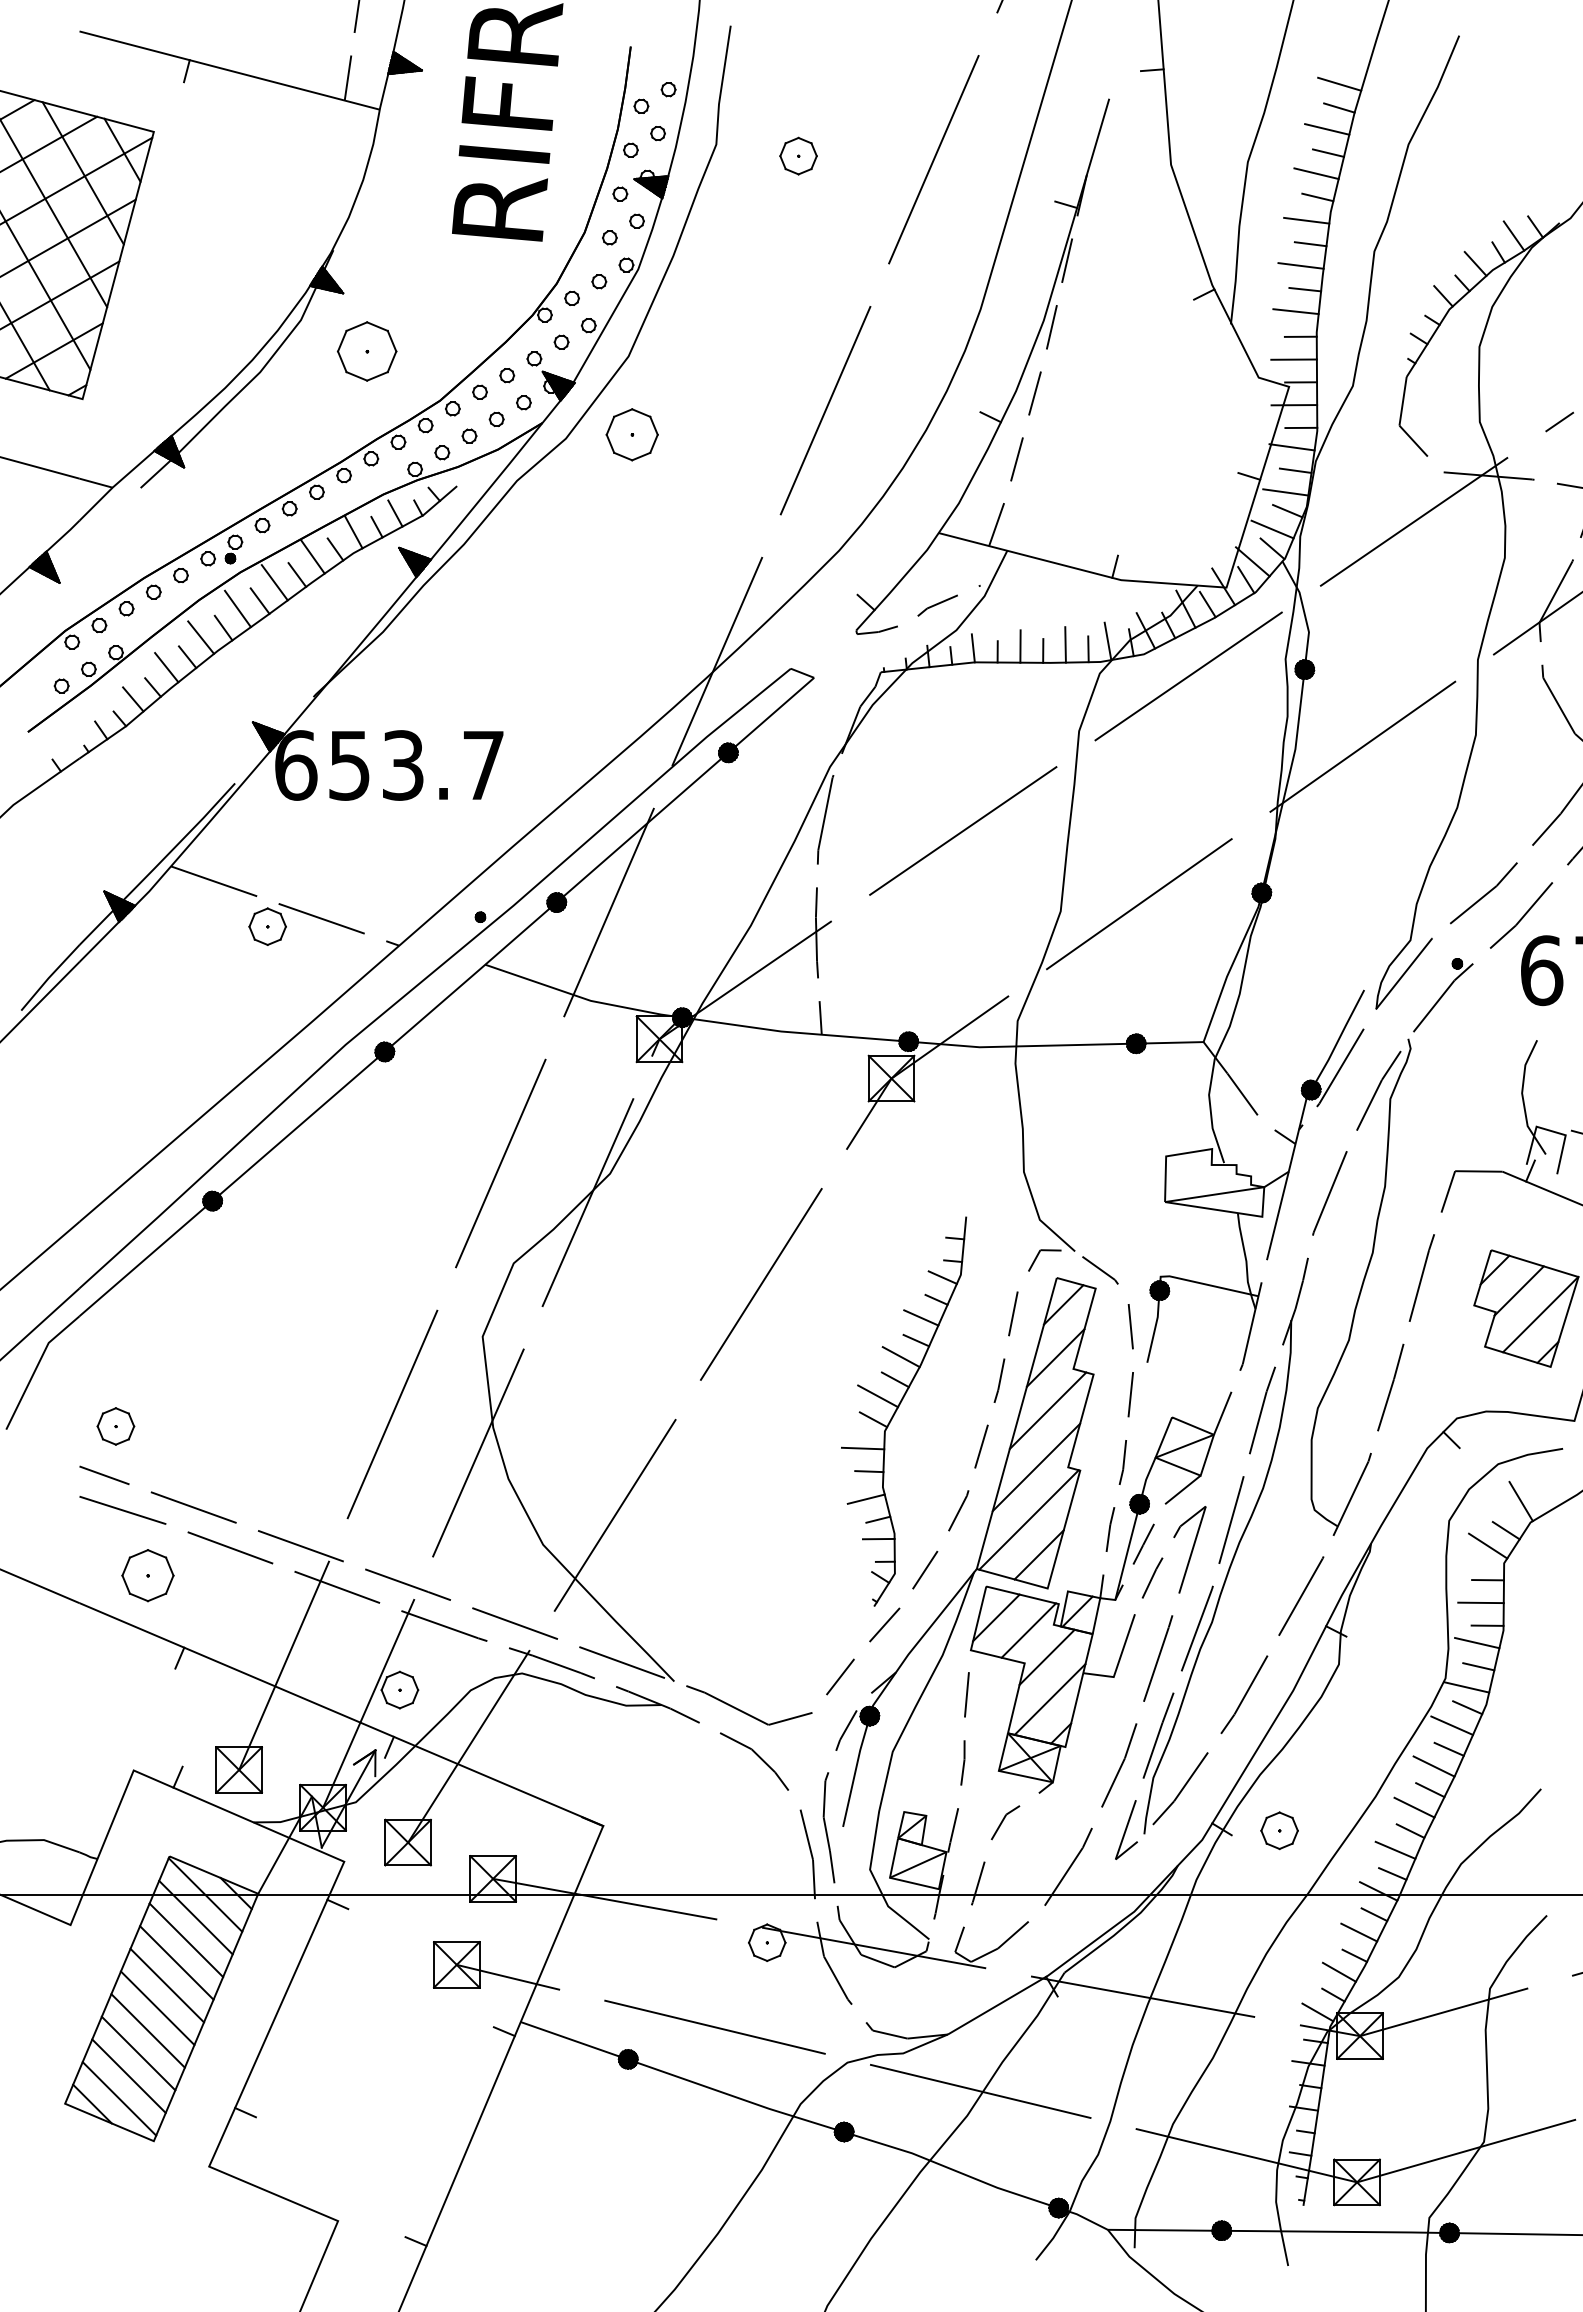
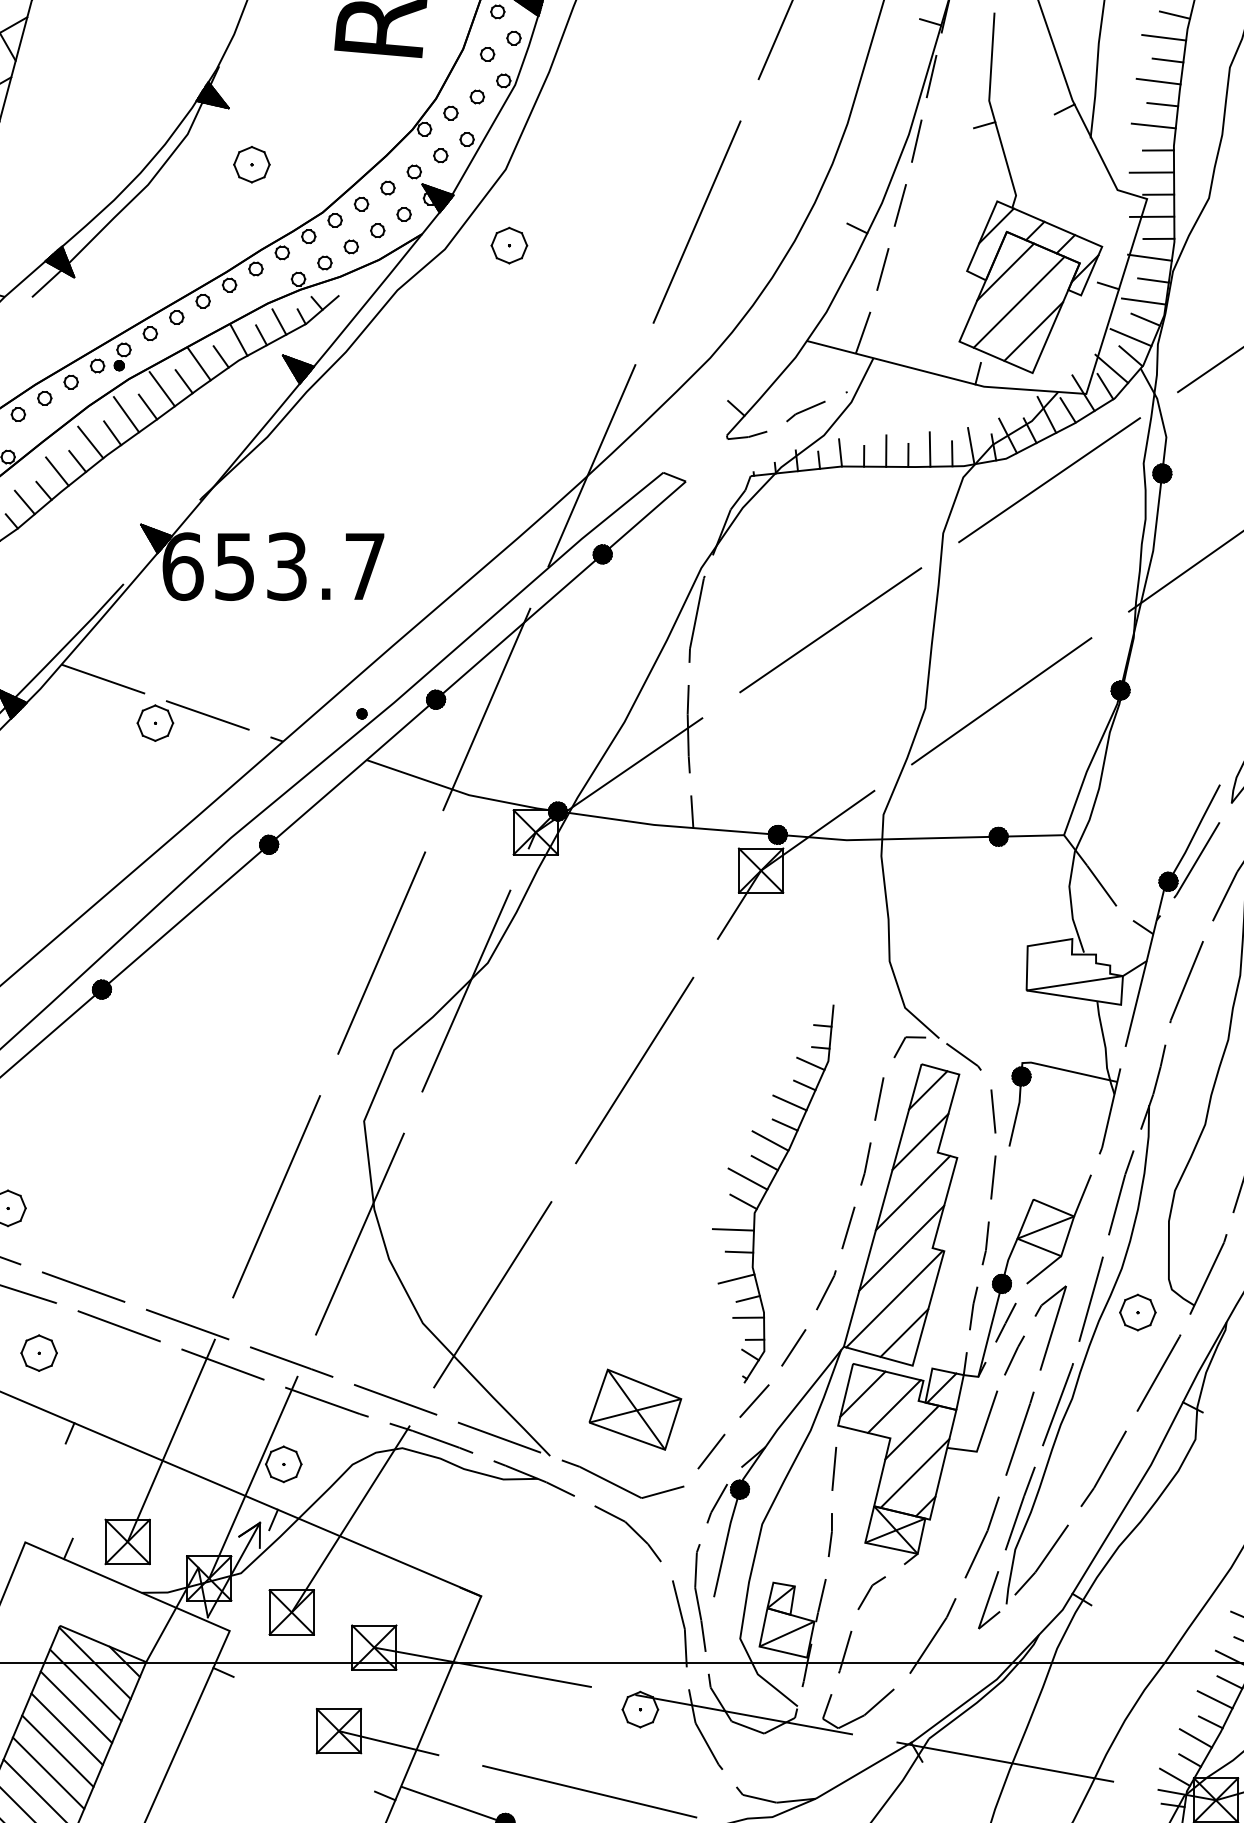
part: (366, 351) -> (251, 164), size x0.62
part: (1155, 383) -> (1017, 195), added
part: (632, 434) -> (509, 245), size x0.71
part: (147, 1575) -> (38, 1353), size x0.71
part: (762, 1633) -> (635, 1409), added
part: (1279, 1830) -> (1137, 1312), moved

